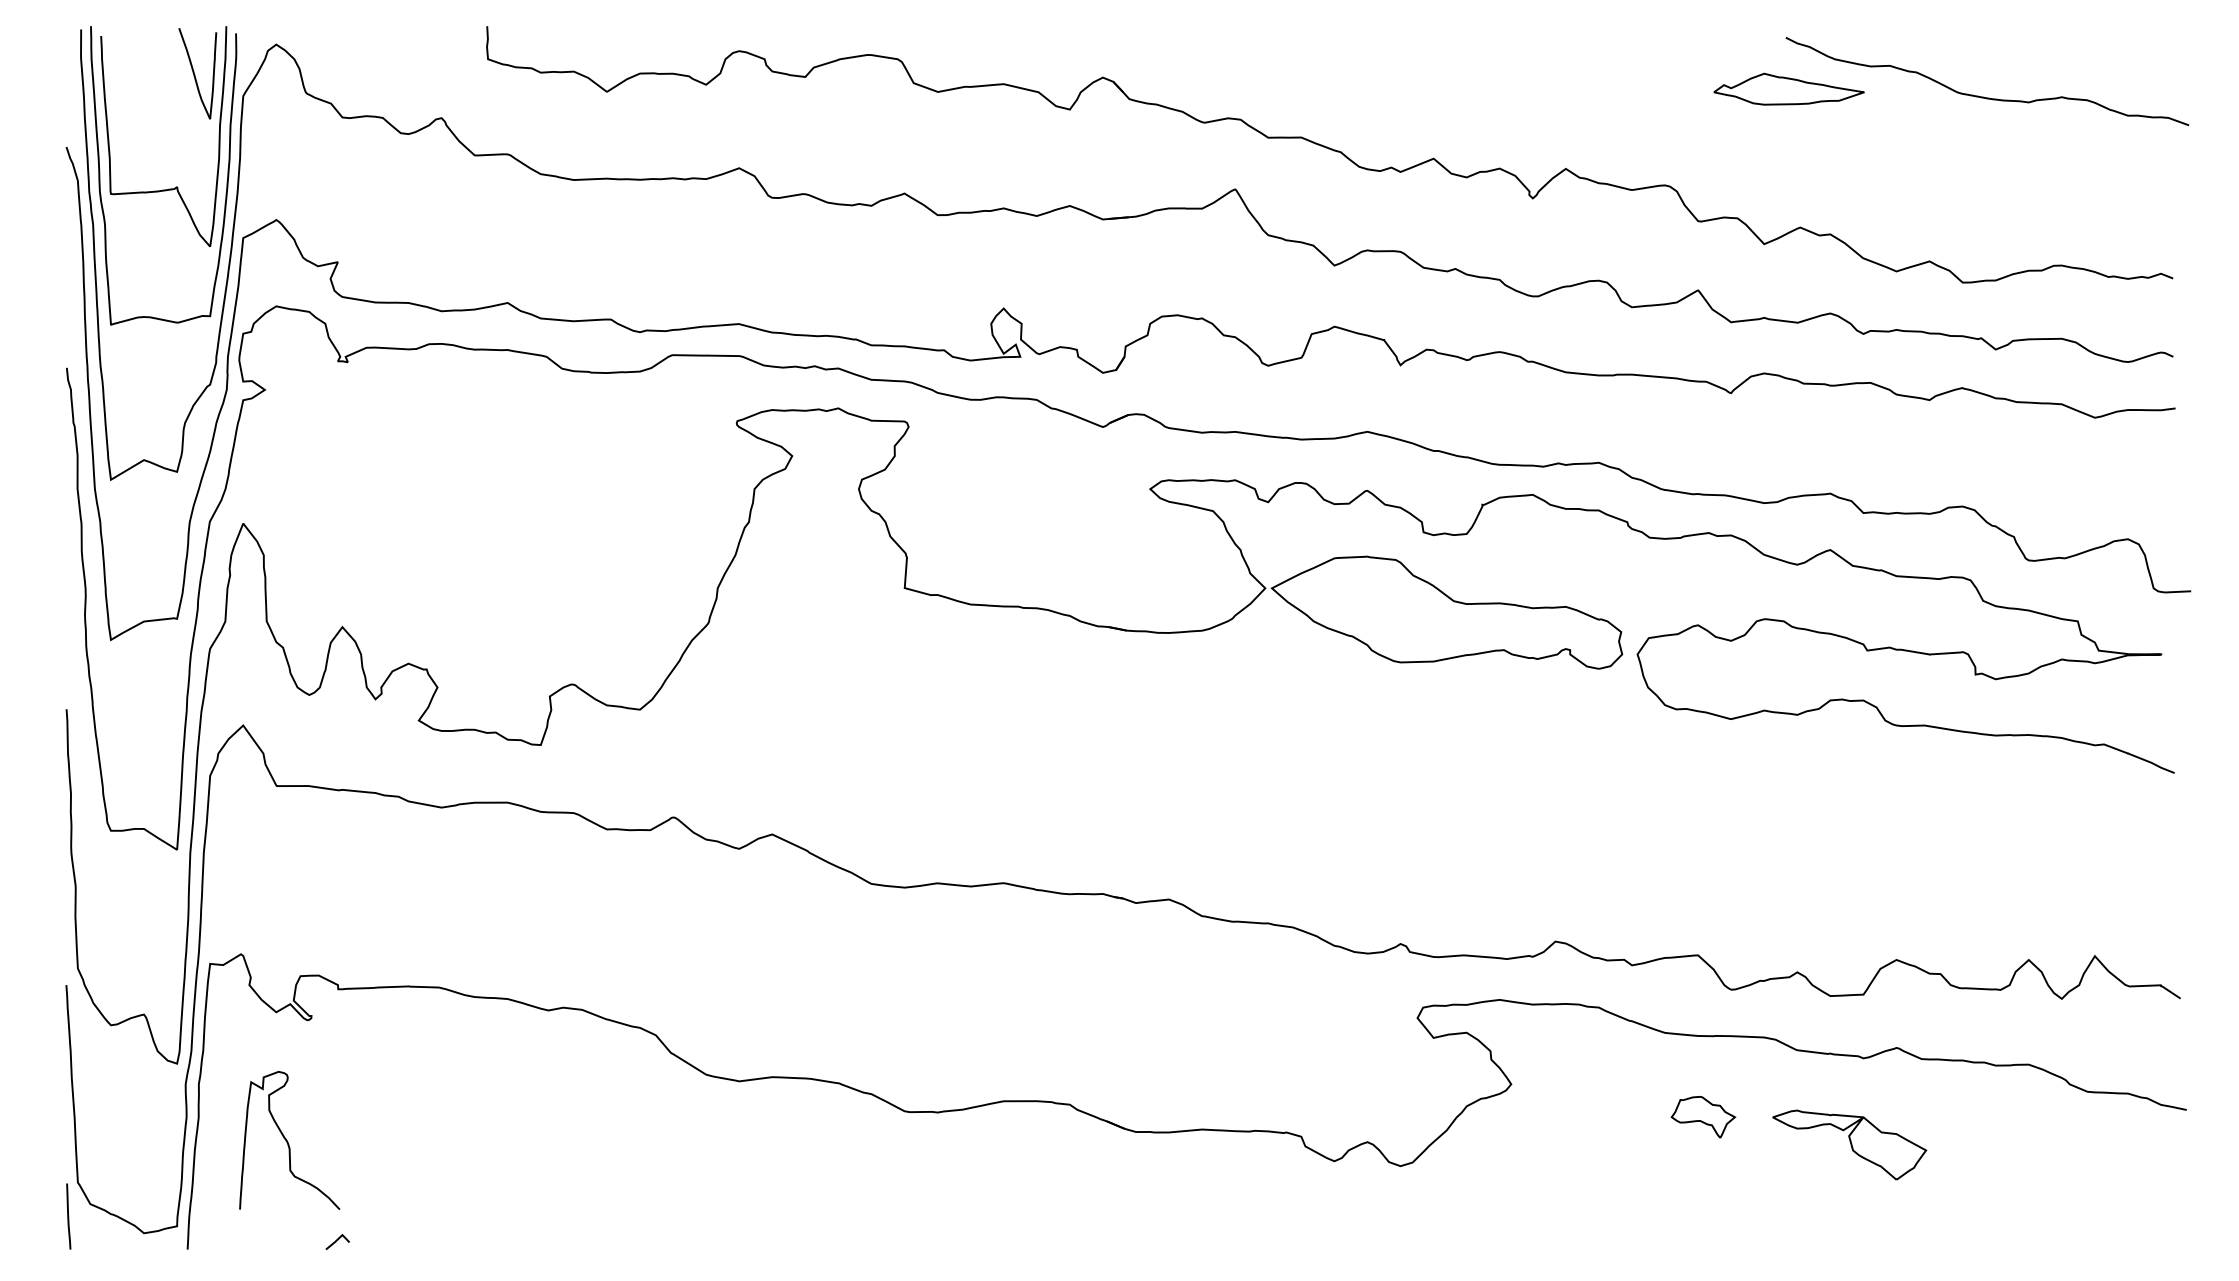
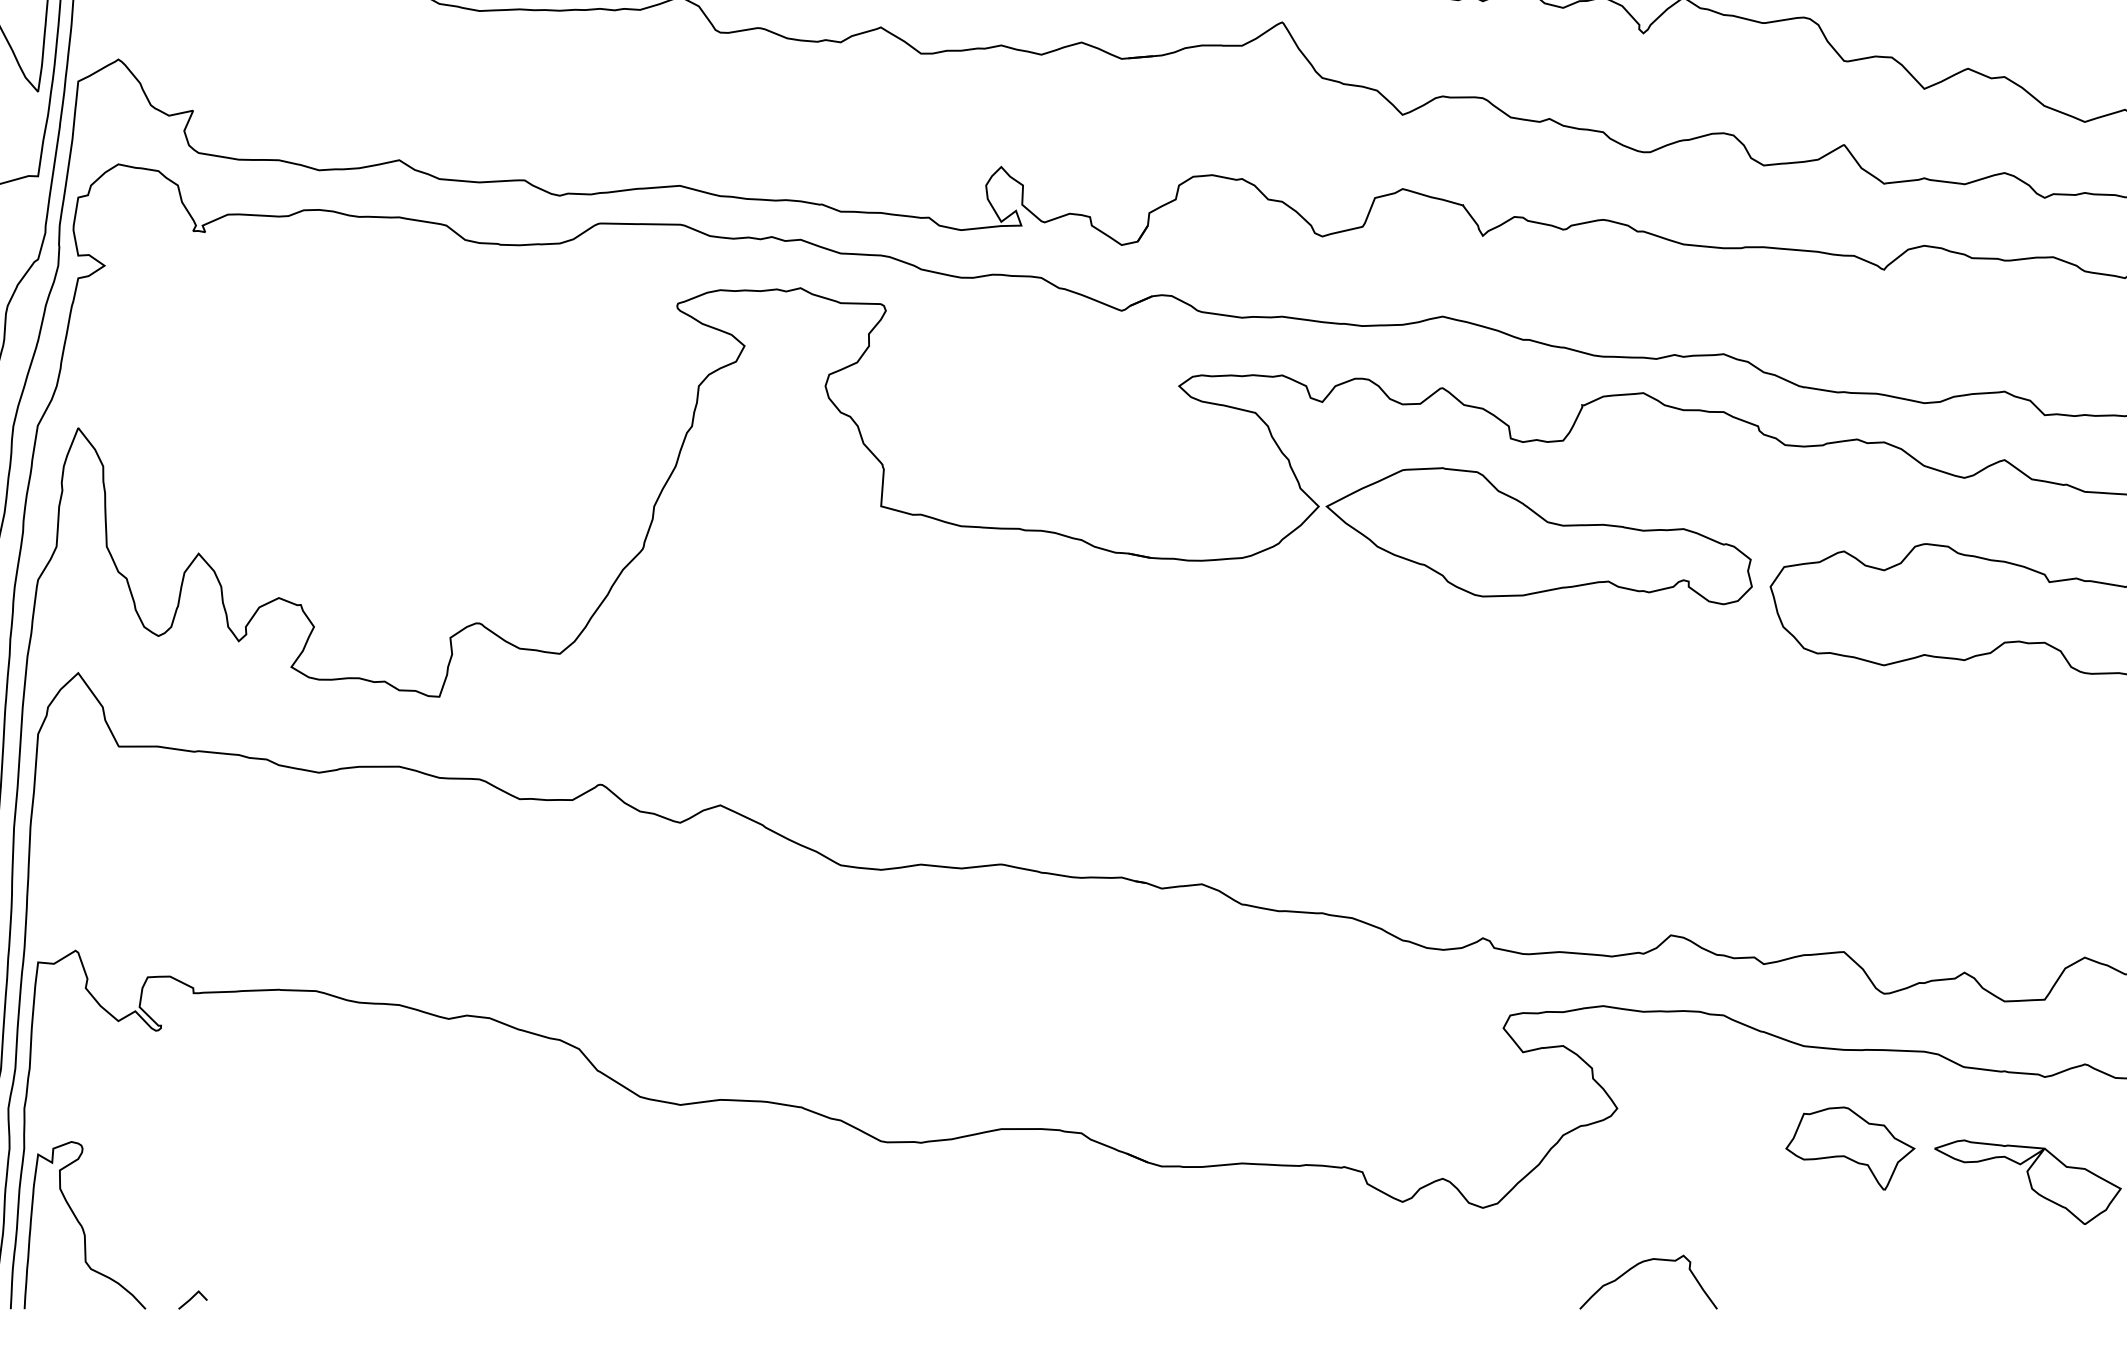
part: (1703, 1116) -> (1850, 1147), size x1.67
curve: (288, 1141) -> (83, 1226), moved
curve: (1527, 1214) -> (1636, 1266), added

